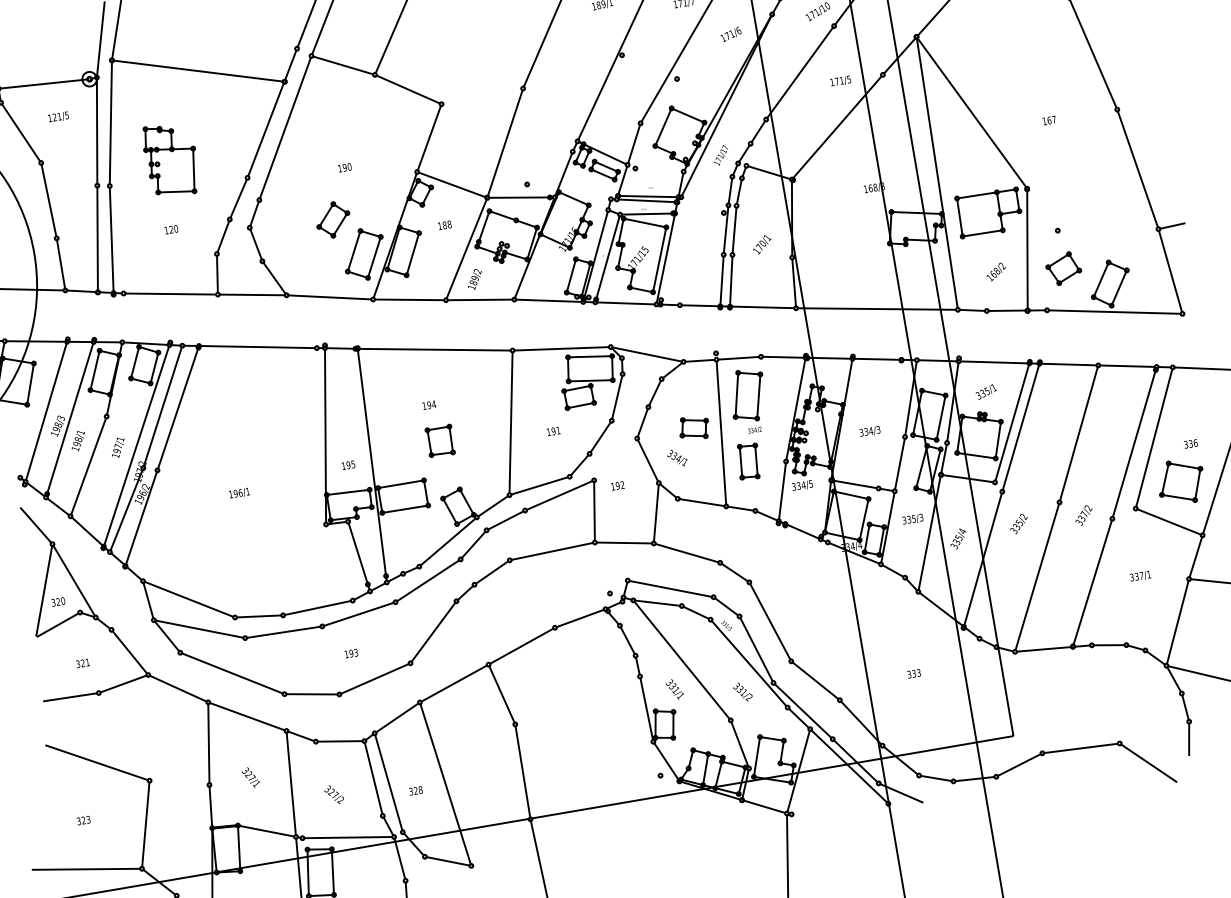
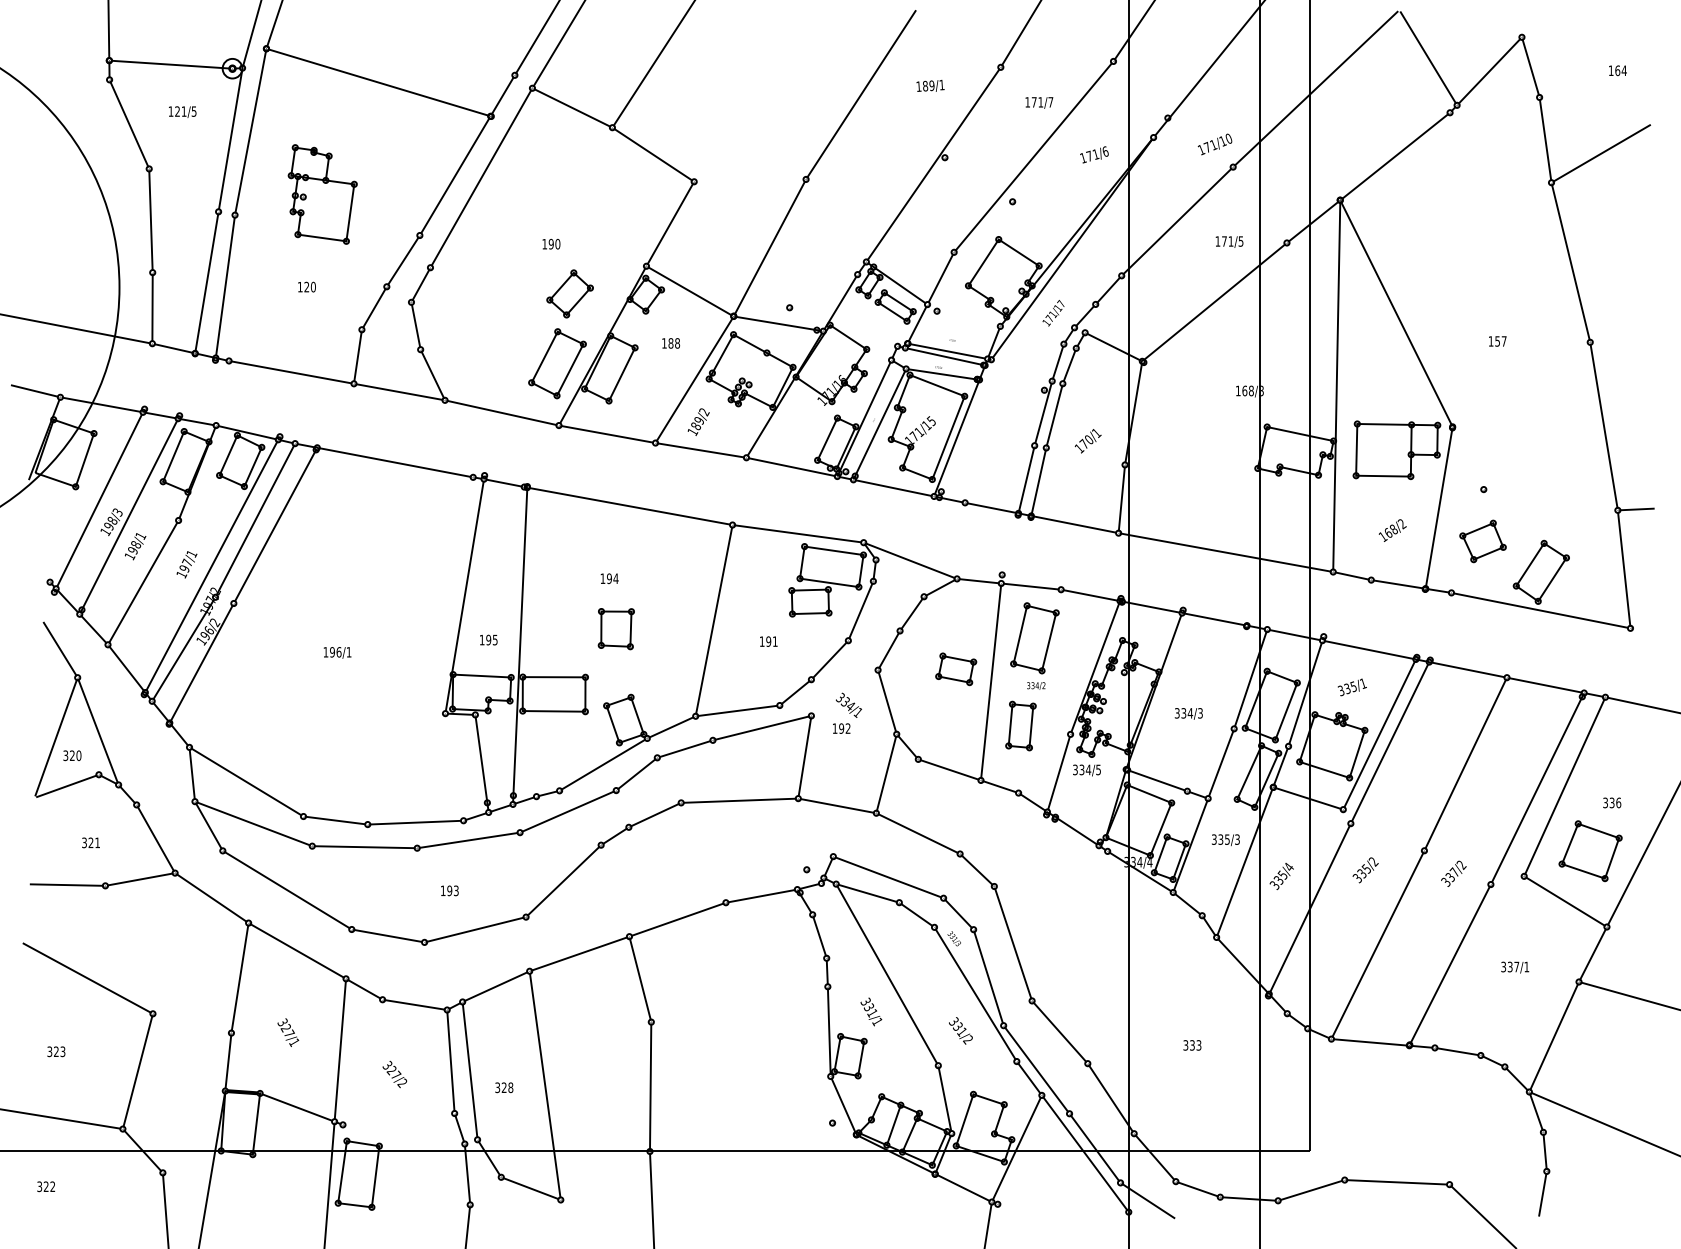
text: (1049, 120) -> (1497, 341), 167 -> 157
part: (332, 219) -> (569, 293), moved
text: (676, 457) -> (848, 704), moved
line: (348, 837) -> (403, 1134), removed

